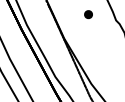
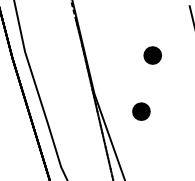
part: (88, 42) -> (141, 111), added

